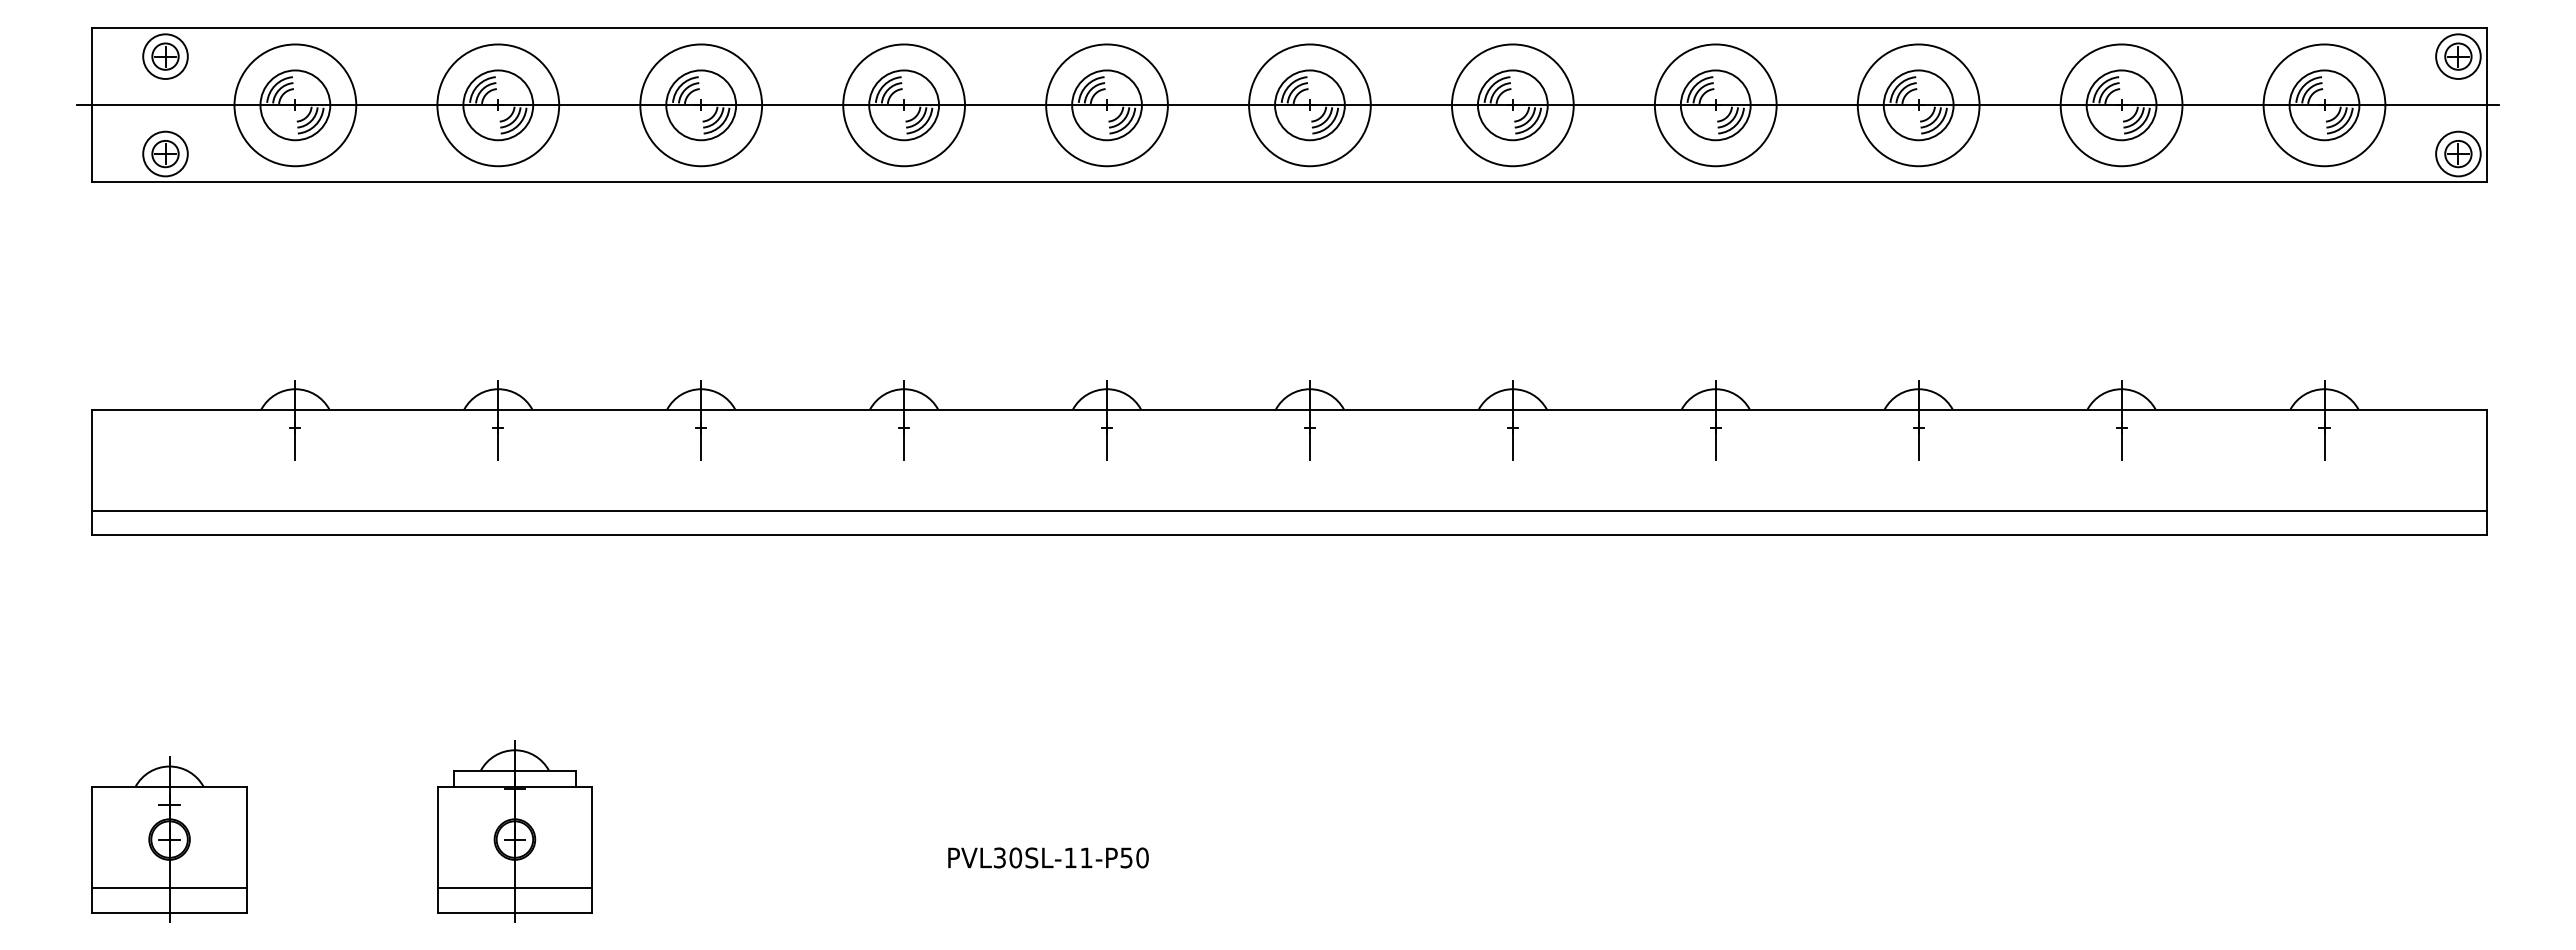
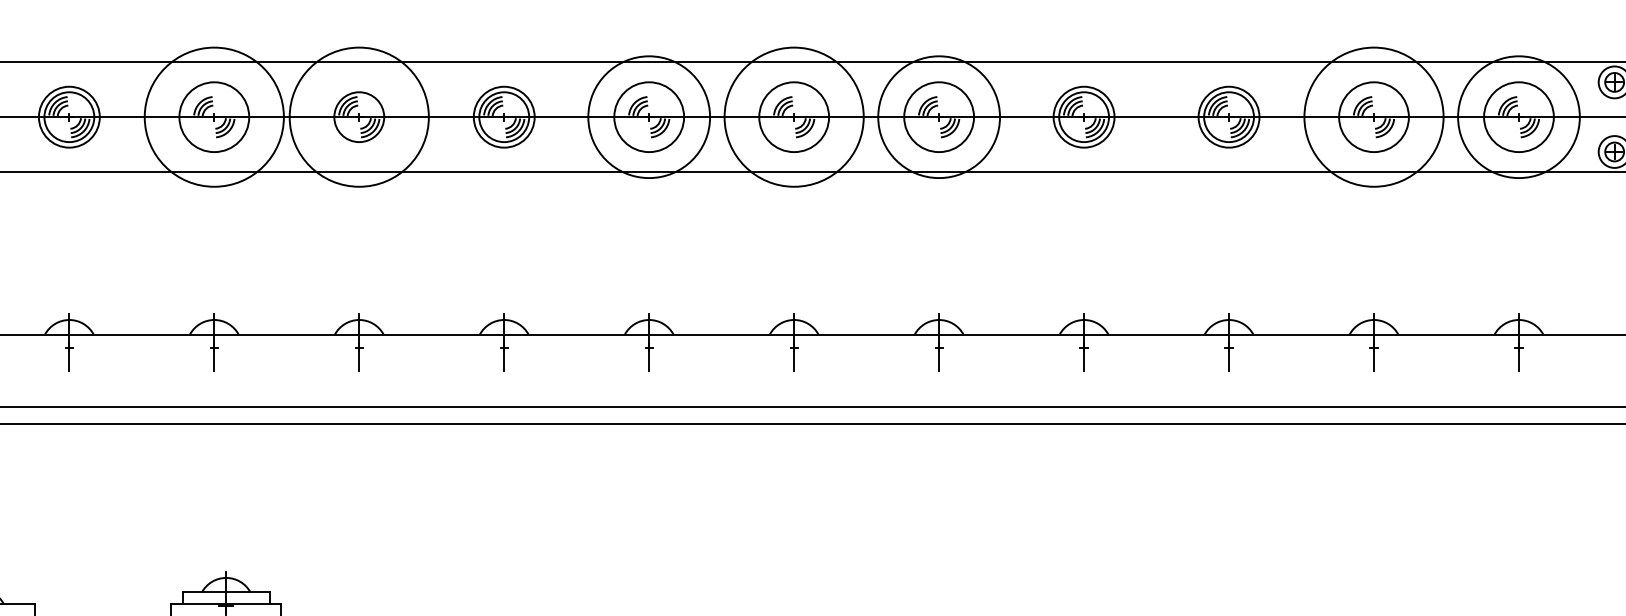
circle: (295, 105) -> (69, 117), size x0.7
circle: (498, 105) -> (214, 117), size x1.4
circle: (498, 105) -> (214, 117), size x1.6
circle: (701, 105) -> (359, 117), size x1.6
circle: (904, 105) -> (504, 117), size x0.7
circle: (1106, 105) -> (648, 117), size x1.4
circle: (1106, 105) -> (648, 117), size x1.4
circle: (1309, 105) -> (793, 117), size x1.4
circle: (1309, 105) -> (793, 117), size x1.6
circle: (1512, 105) -> (938, 117), size x1.4
circle: (1512, 105) -> (938, 117), size x1.4
circle: (1715, 105) -> (1083, 117), size x0.7
circle: (1918, 105) -> (1228, 117), size x0.7
circle: (2121, 105) -> (1373, 117), size x1.4
circle: (2121, 105) -> (1373, 117), size x1.6
circle: (2324, 105) -> (1518, 117), size x1.4
circle: (2324, 105) -> (1518, 117), size x1.4

